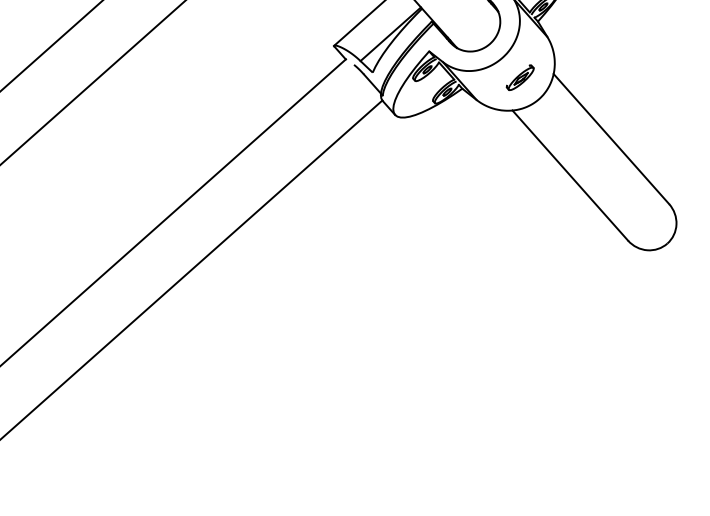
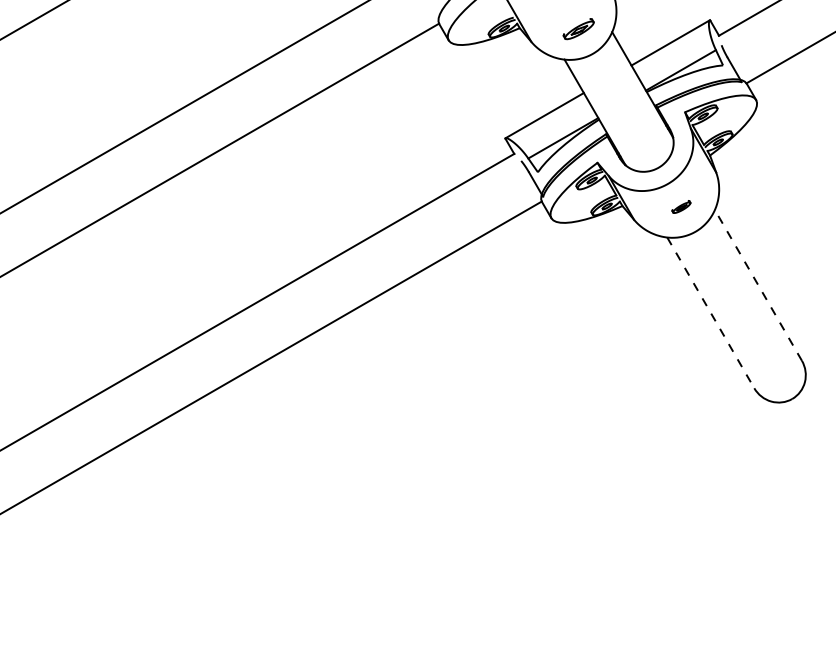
part: (520, 77) -> (681, 206), size x0.6
line: (611, 138) -> (758, 284), solid -> dashed
line: (571, 176) -> (711, 313), solid -> dashed

